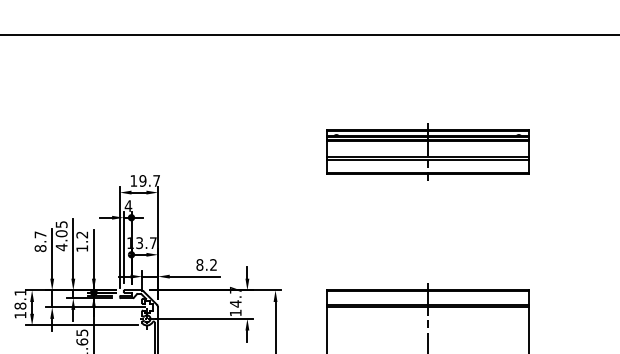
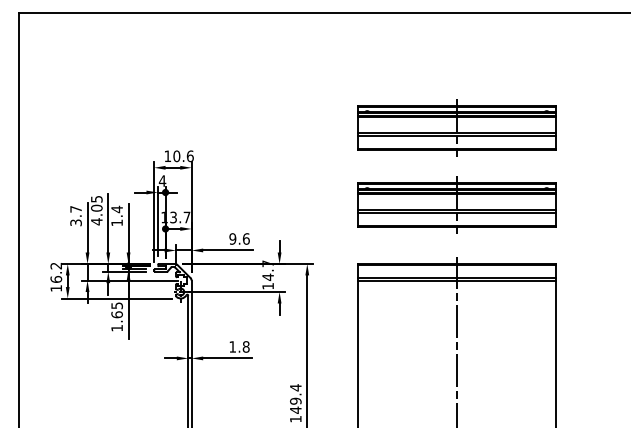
text: (149, 181) -> (183, 156), 19.7 -> 10.6
part: (427, 229) -> (456, 204), added
text: (81, 235) -> (116, 209), 1.2 -> 1.4
text: (39, 248) -> (75, 222), 8.7 -> 3.7
text: (206, 264) -> (239, 238), 8.2 -> 9.6
text: (19, 299) -> (55, 272), 18.1 -> 16.2

